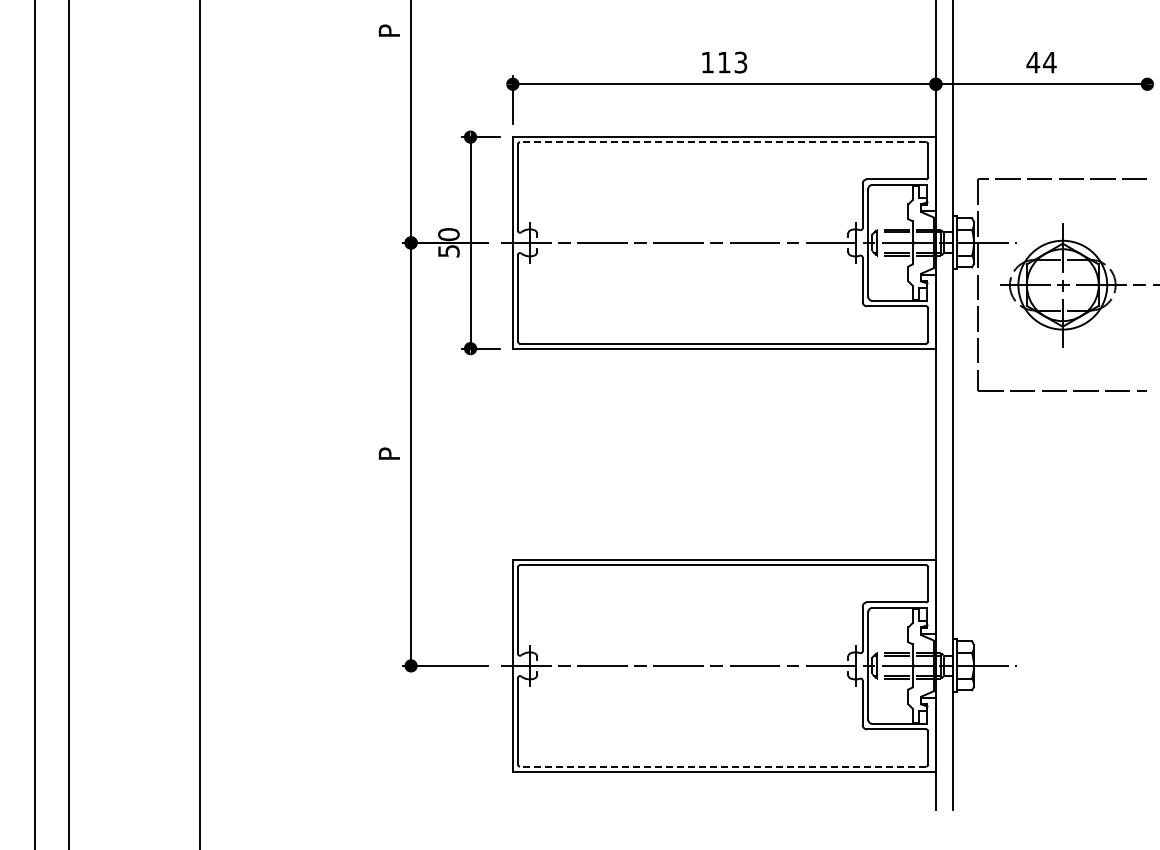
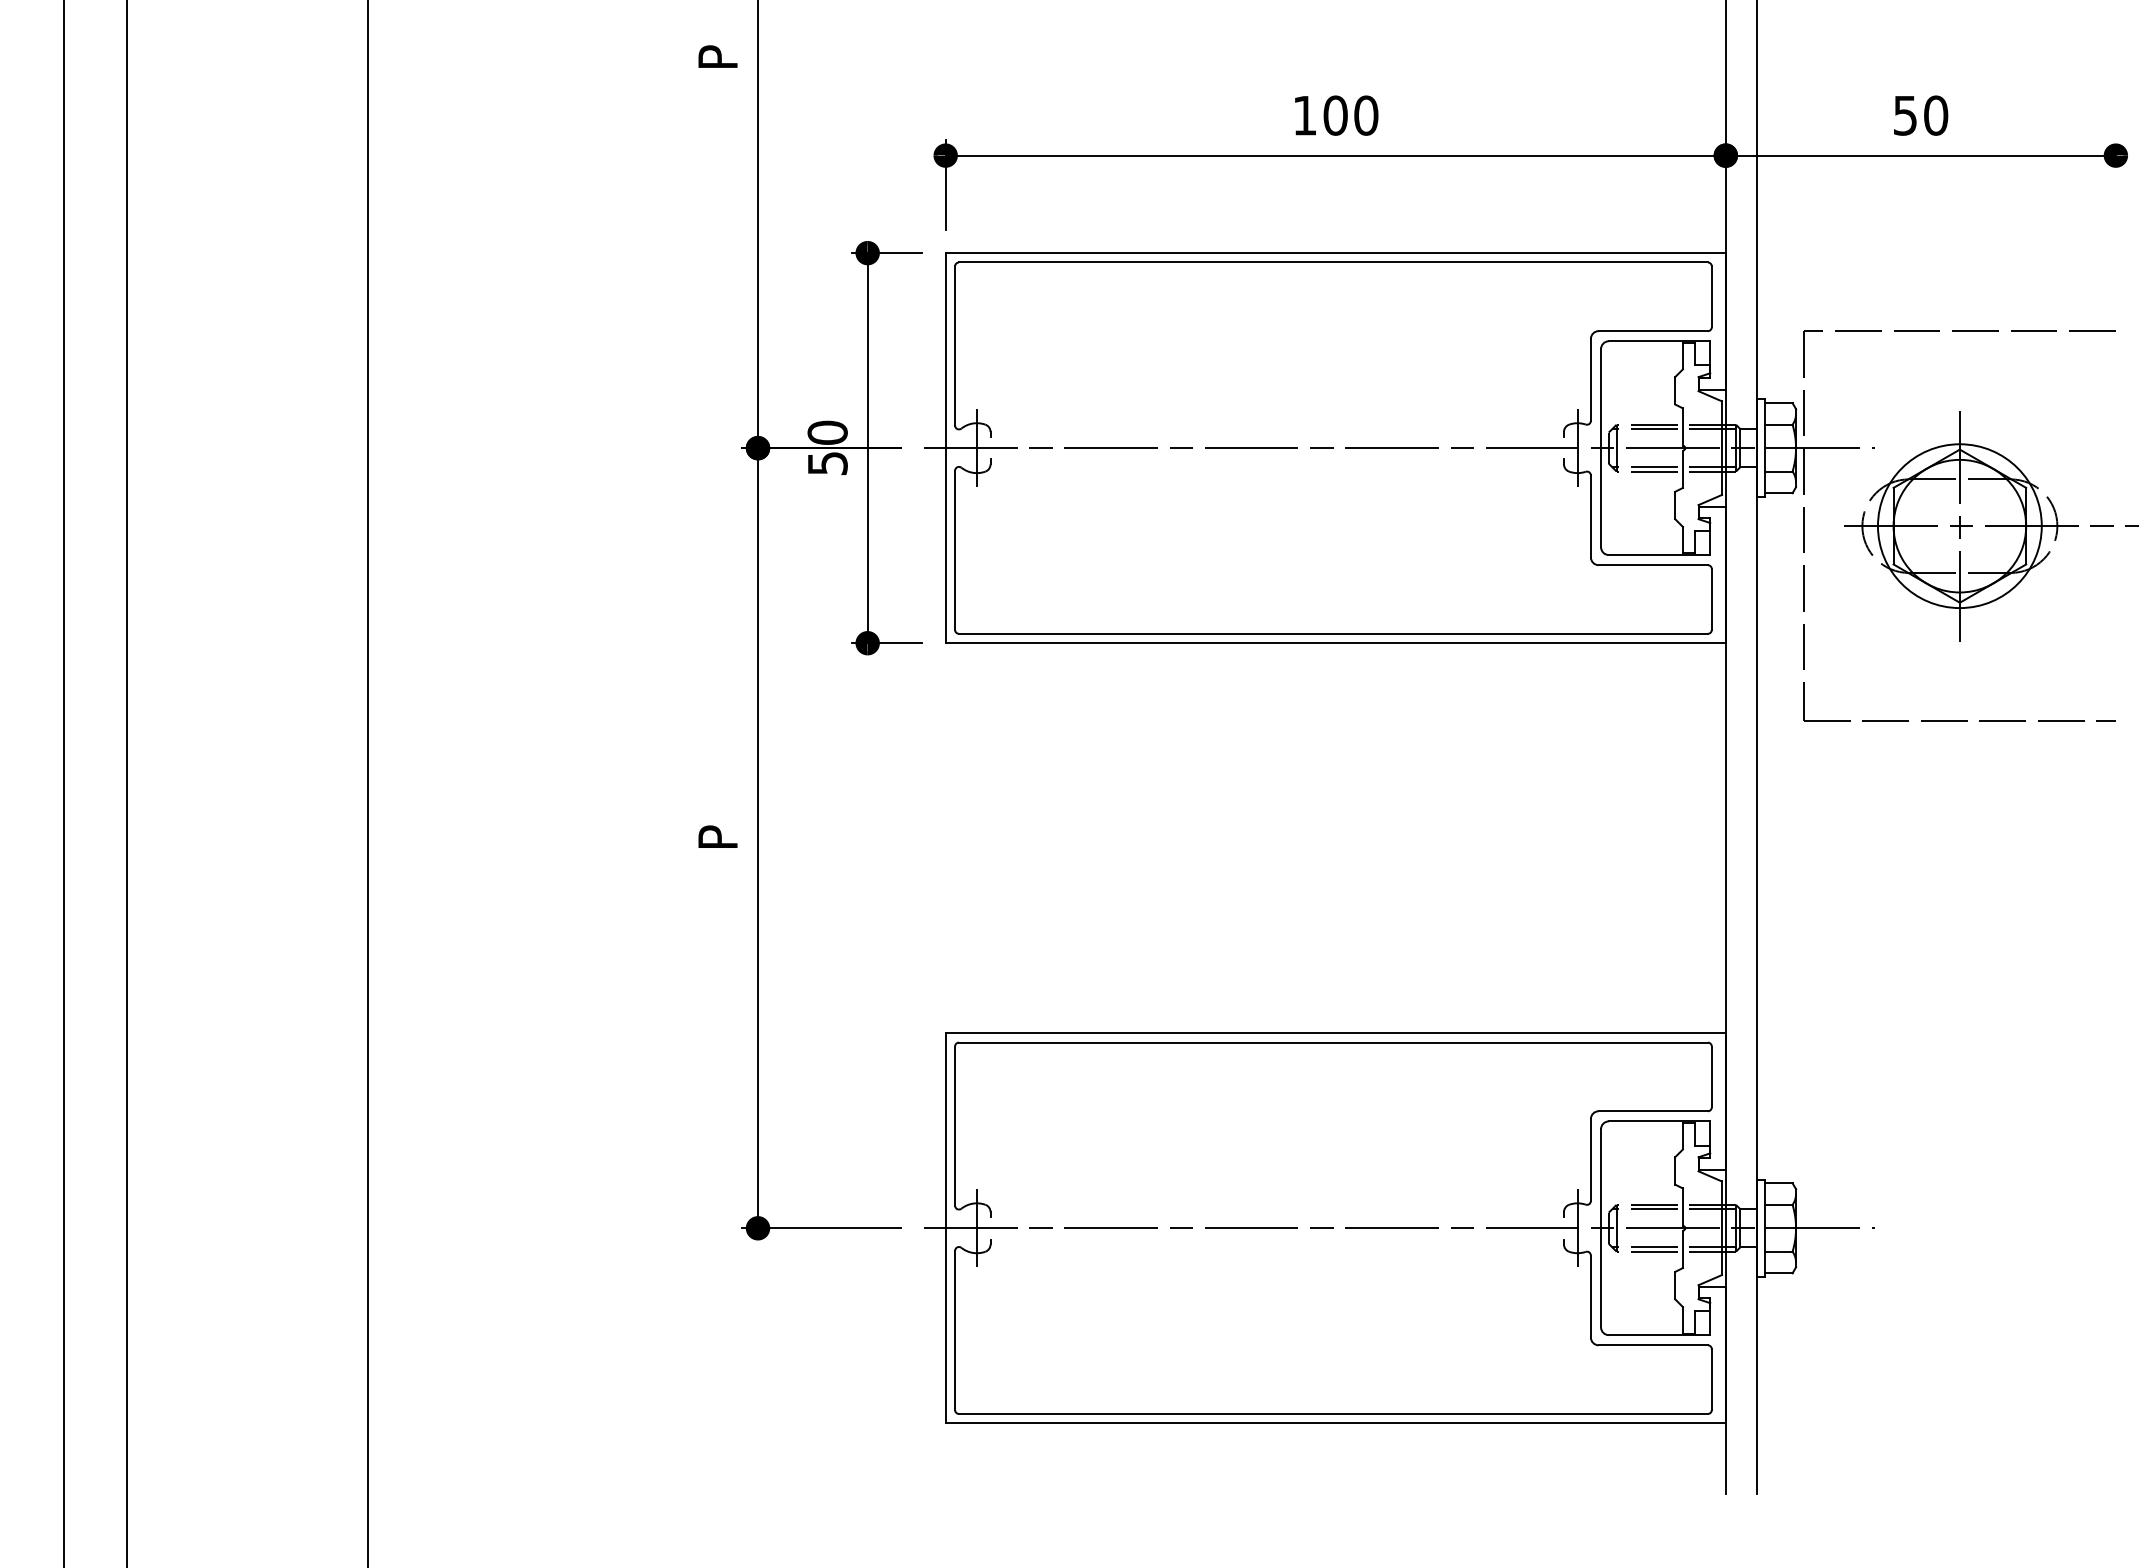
text: (732, 62) -> (1350, 115), 113 -> 100
text: (1041, 62) -> (1920, 115), 44 -> 50
line: (722, 142) -> (1332, 263), dashed -> solid
line: (722, 766) -> (1332, 1413), dashed -> solid

